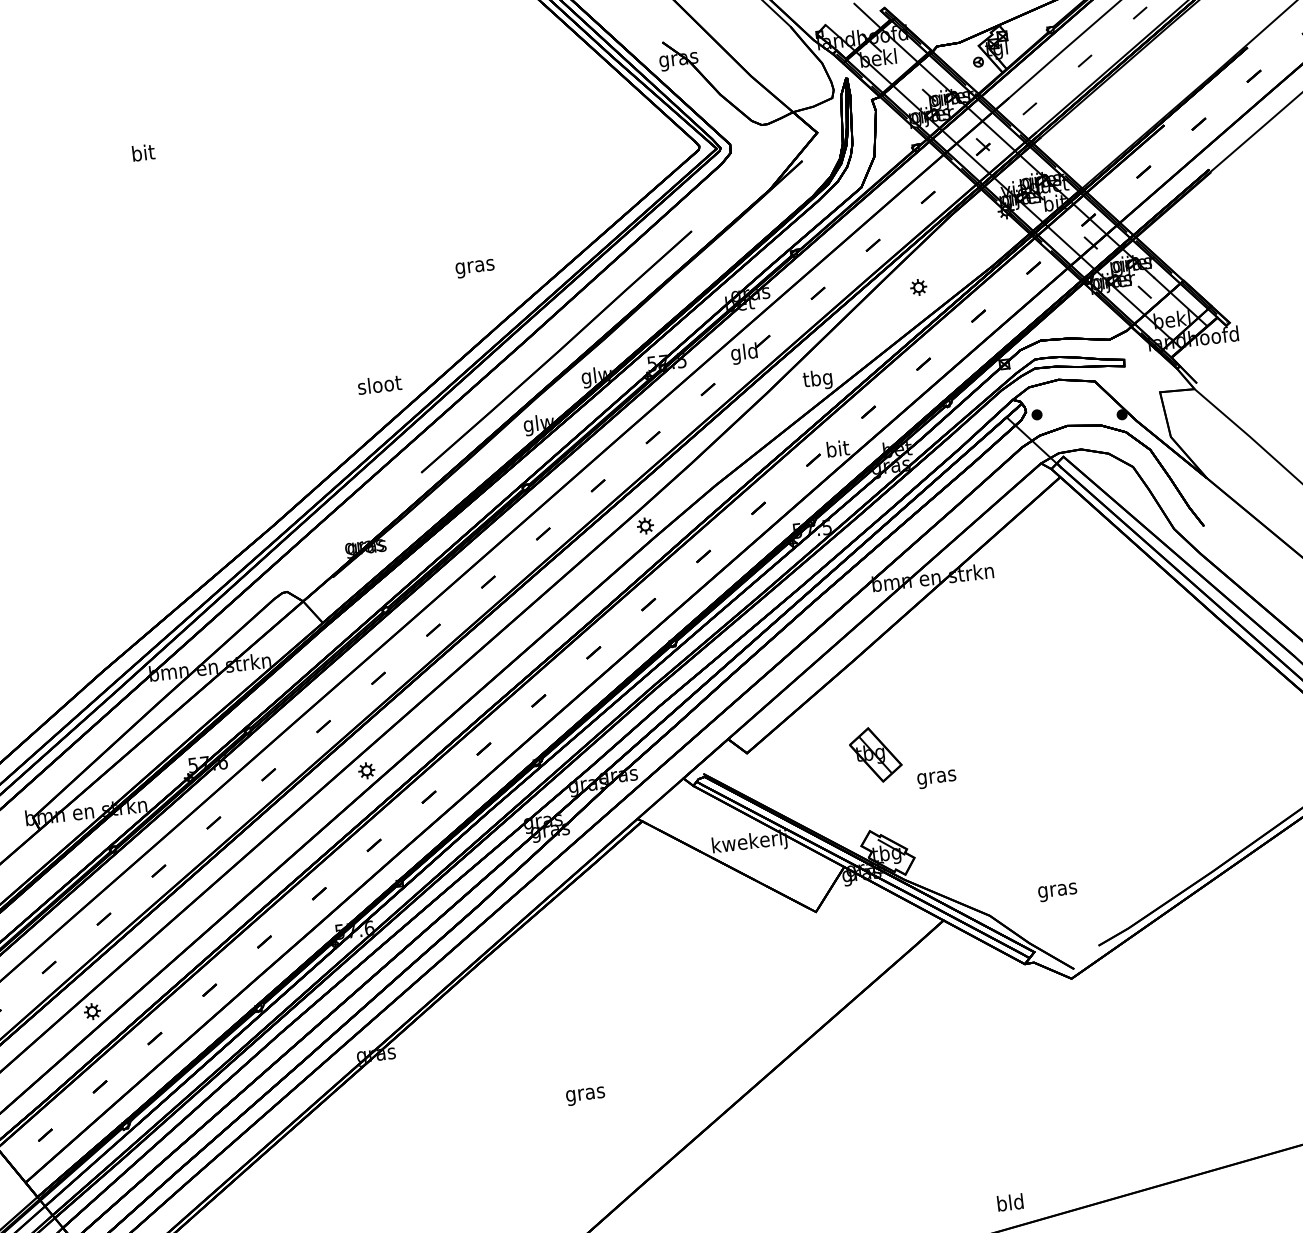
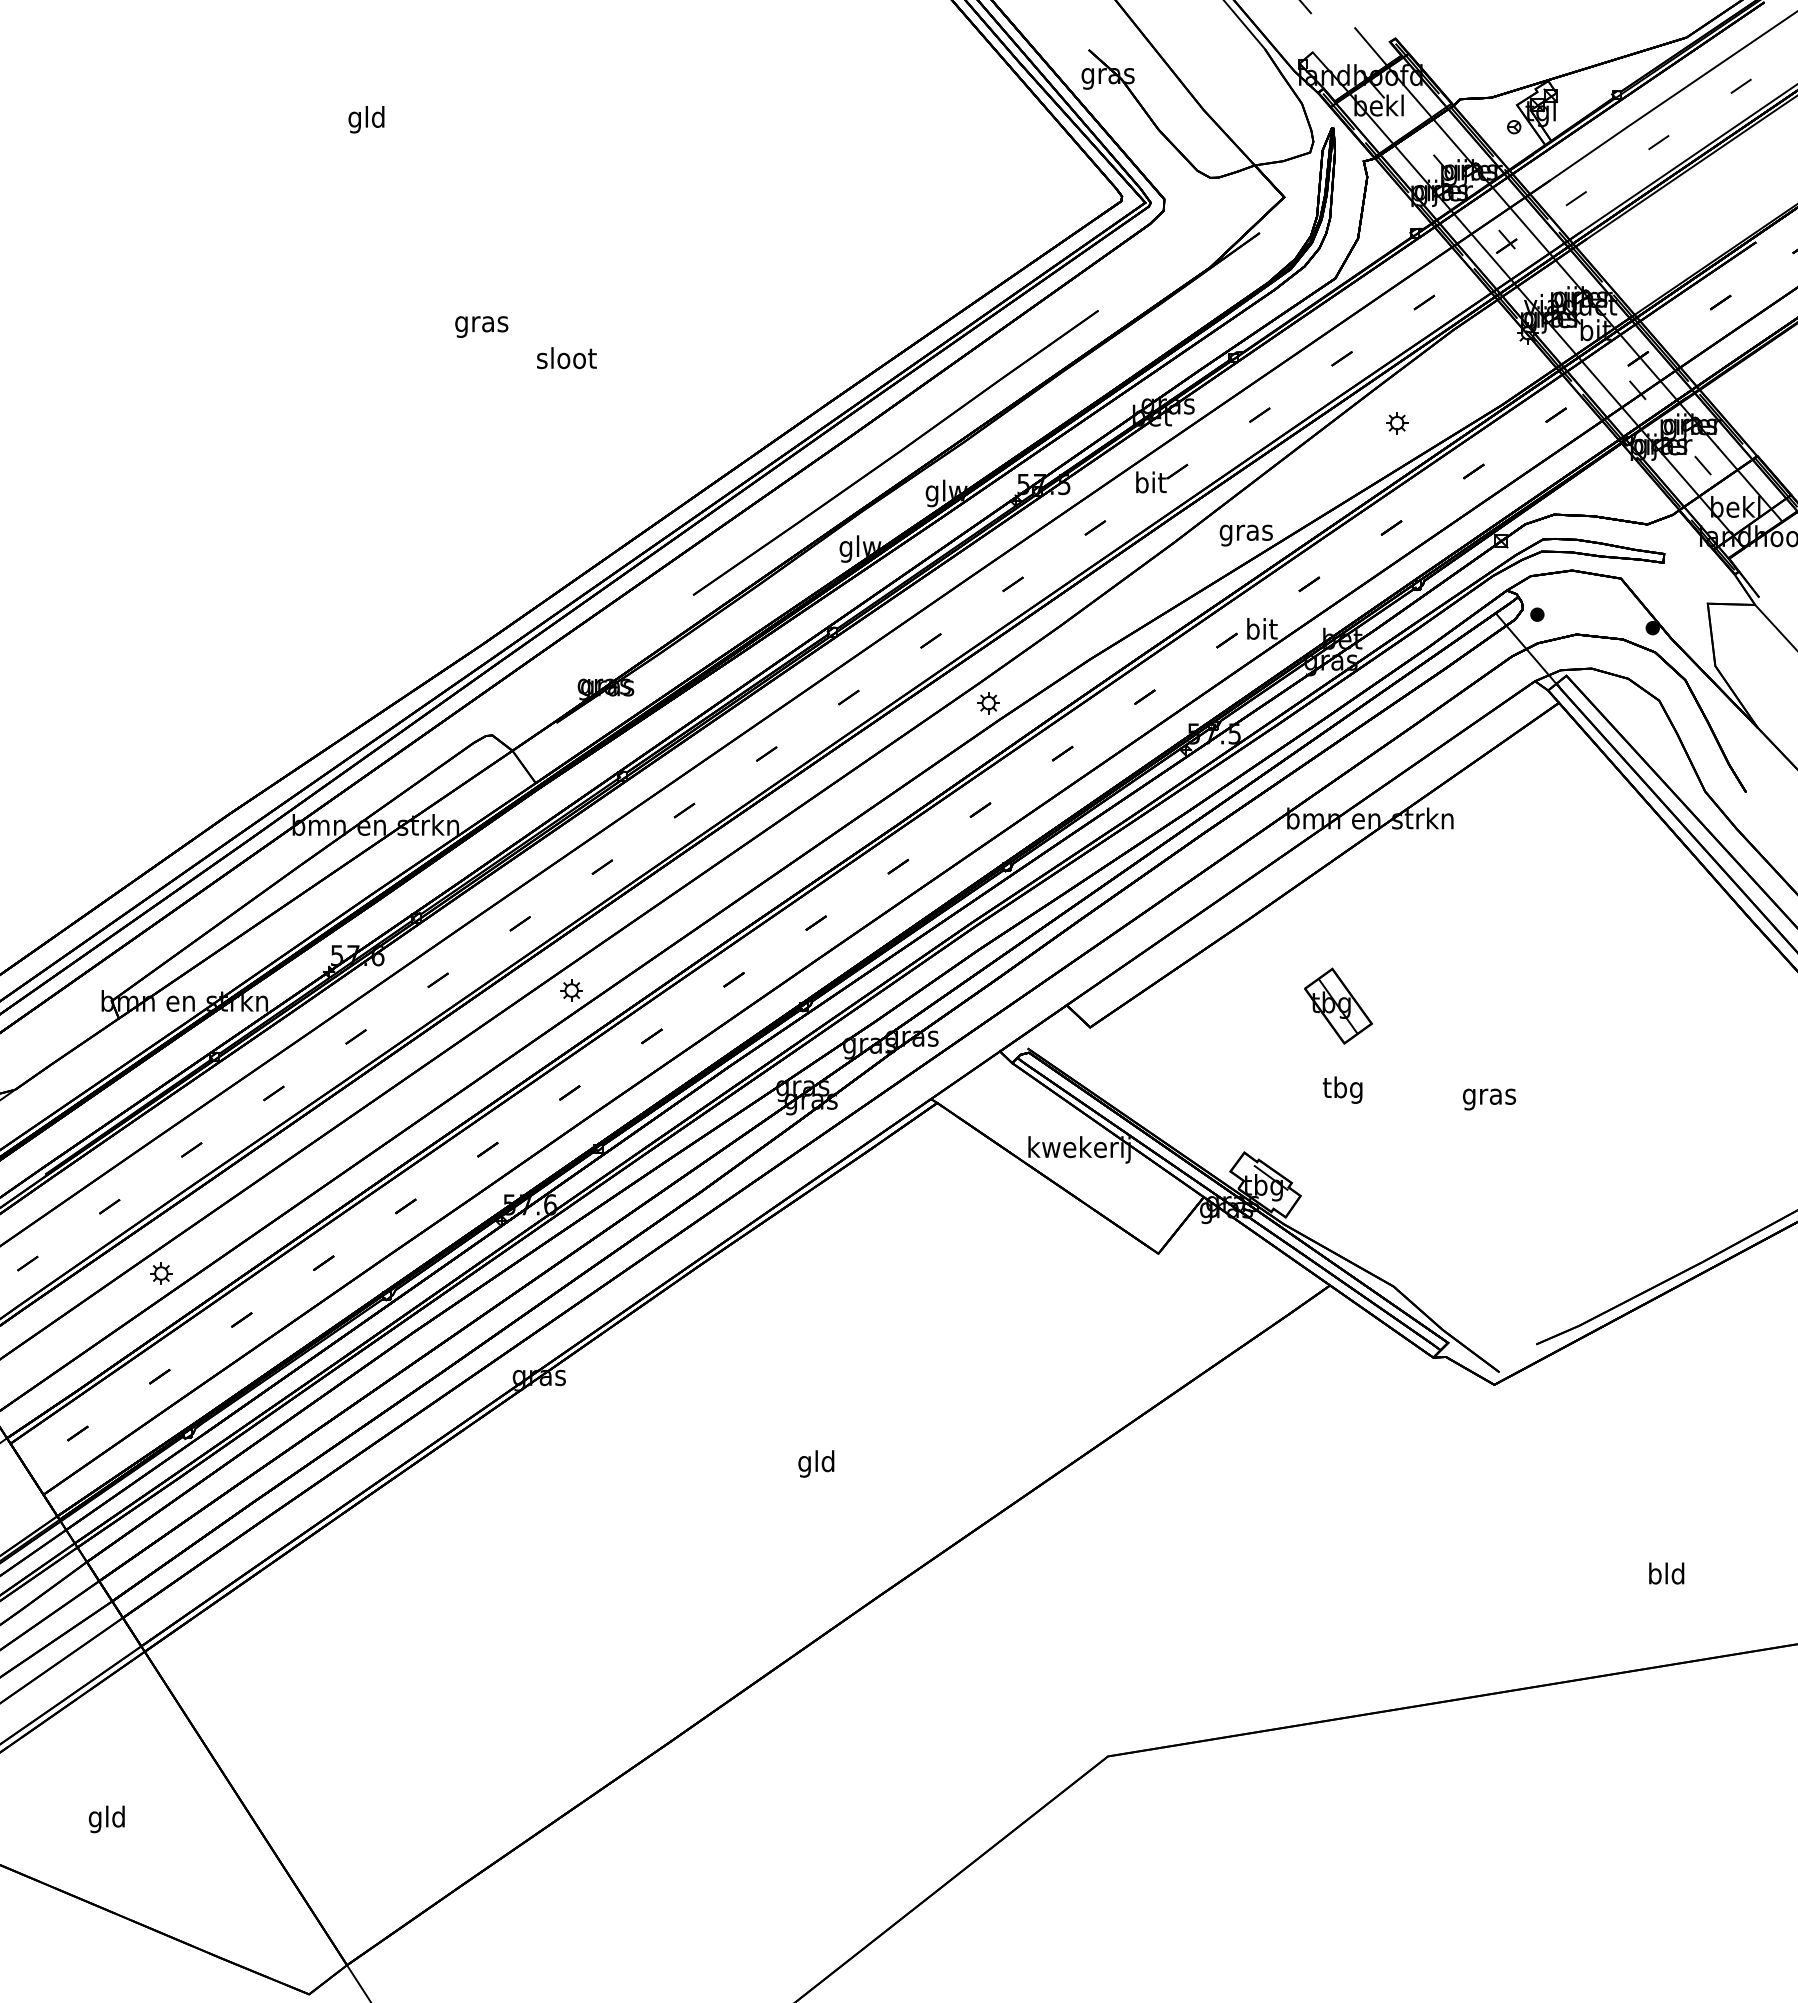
text: (143, 154) -> (366, 119), bit -> gld
text: (474, 268) -> (481, 326), moved
text: (744, 353) -> (1150, 484), gld -> bit
text: (817, 379) -> (1245, 532), tbg -> gras
text: (379, 385) -> (566, 358), moved
part: (875, 754) -> (1338, 1005), moved
text: (936, 776) -> (1343, 1089), gras -> tbg
text: (1057, 892) -> (1489, 1099), moved
text: (585, 1093) -> (816, 1463), gras -> gld
text: (1010, 1202) -> (1666, 1573), moved

